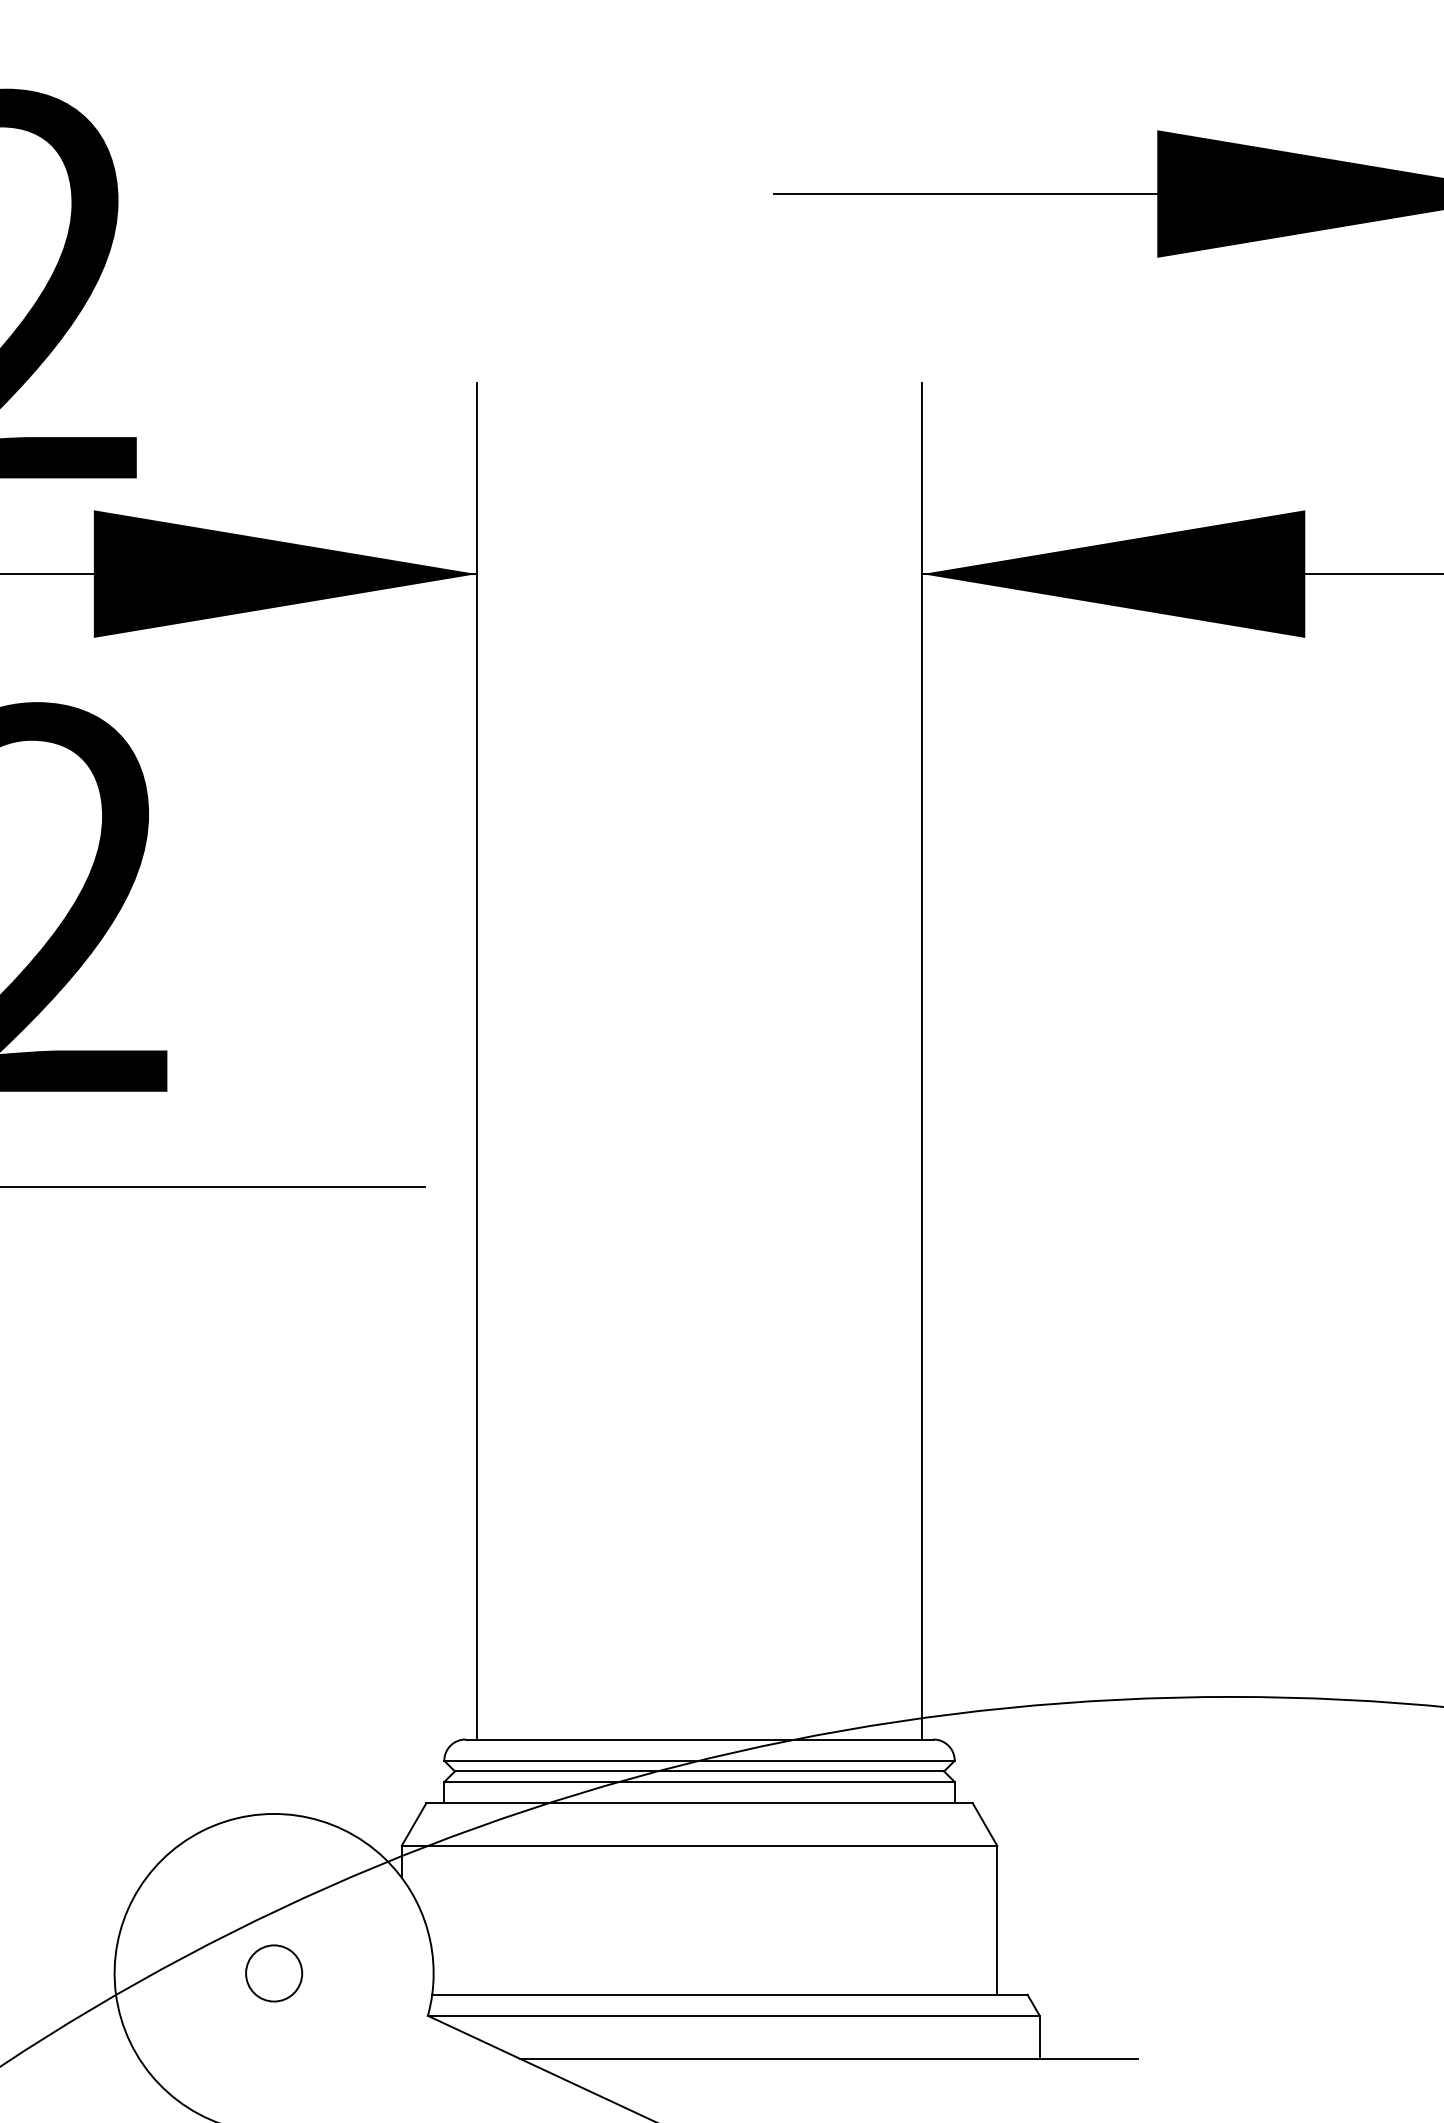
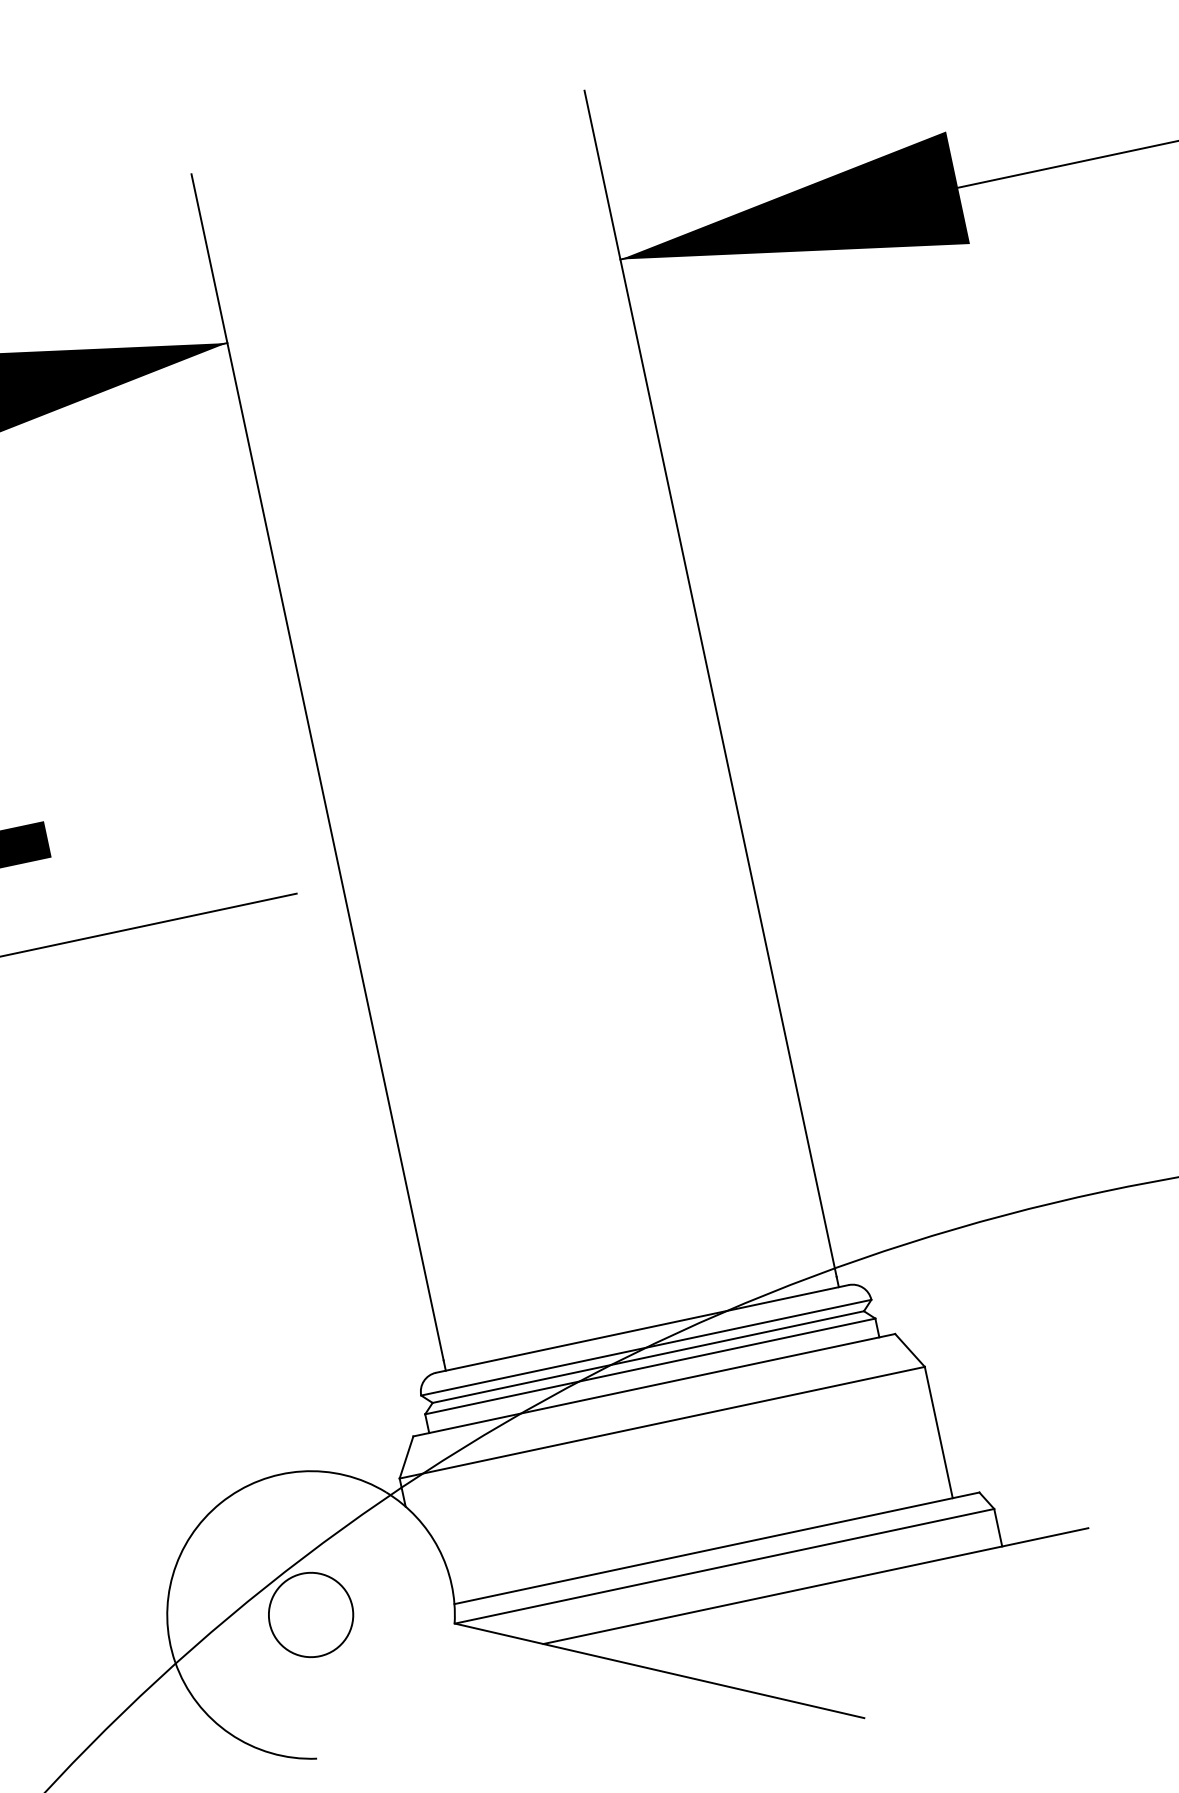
circle: (273, 1973) -> (310, 1615), size x1.67

